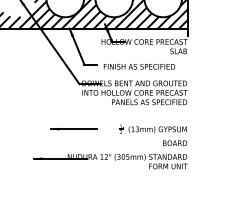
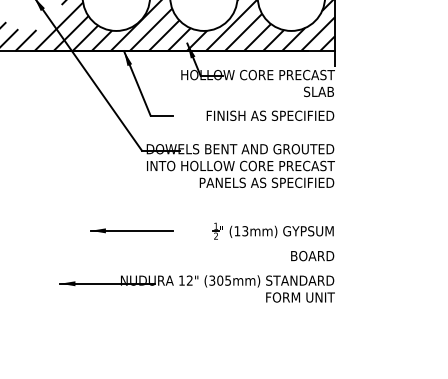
text: (139, 66) -> (270, 115), moved

